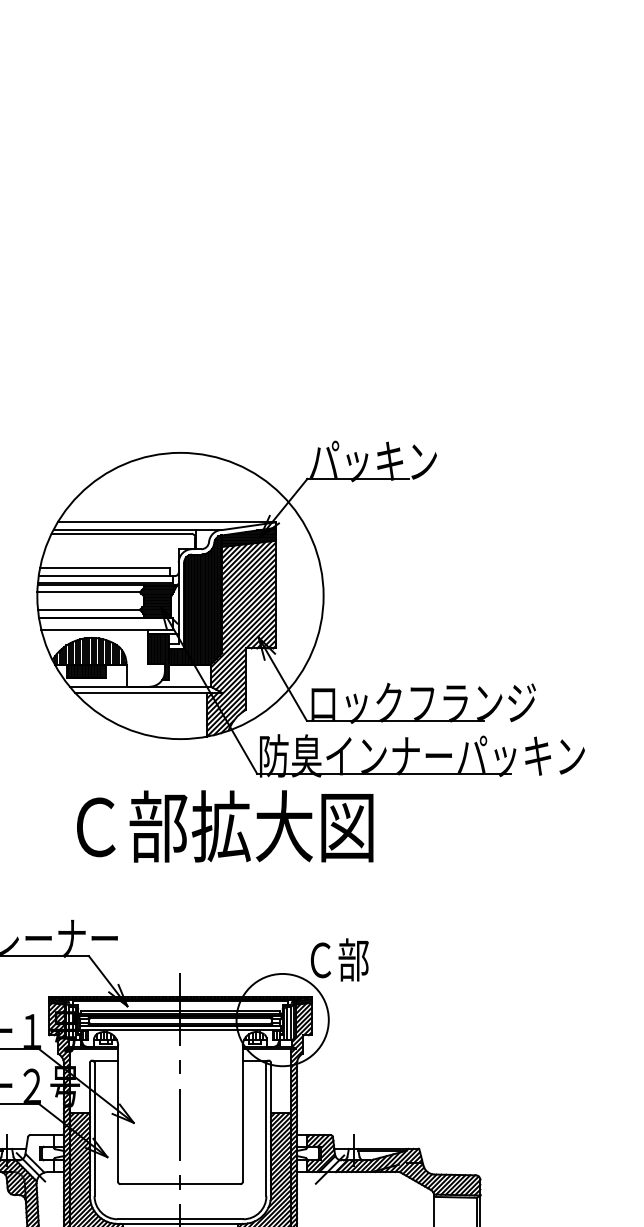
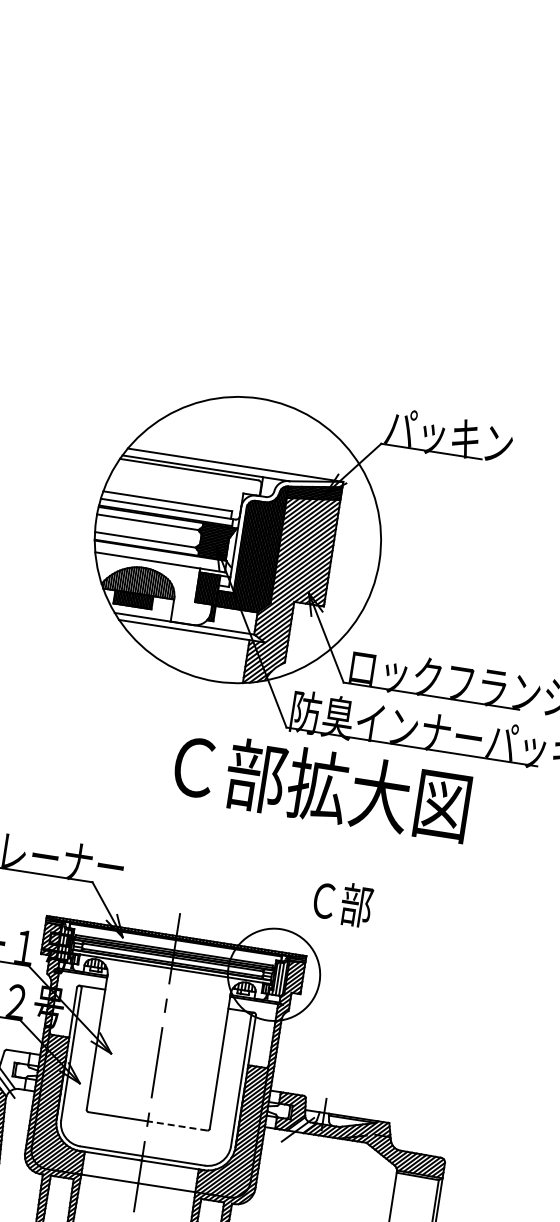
text: (225, 826) -> (322, 786), moved
text: (339, 959) -> (342, 902), moved
line: (210, 1184) -> (177, 1126), solid -> dashed

